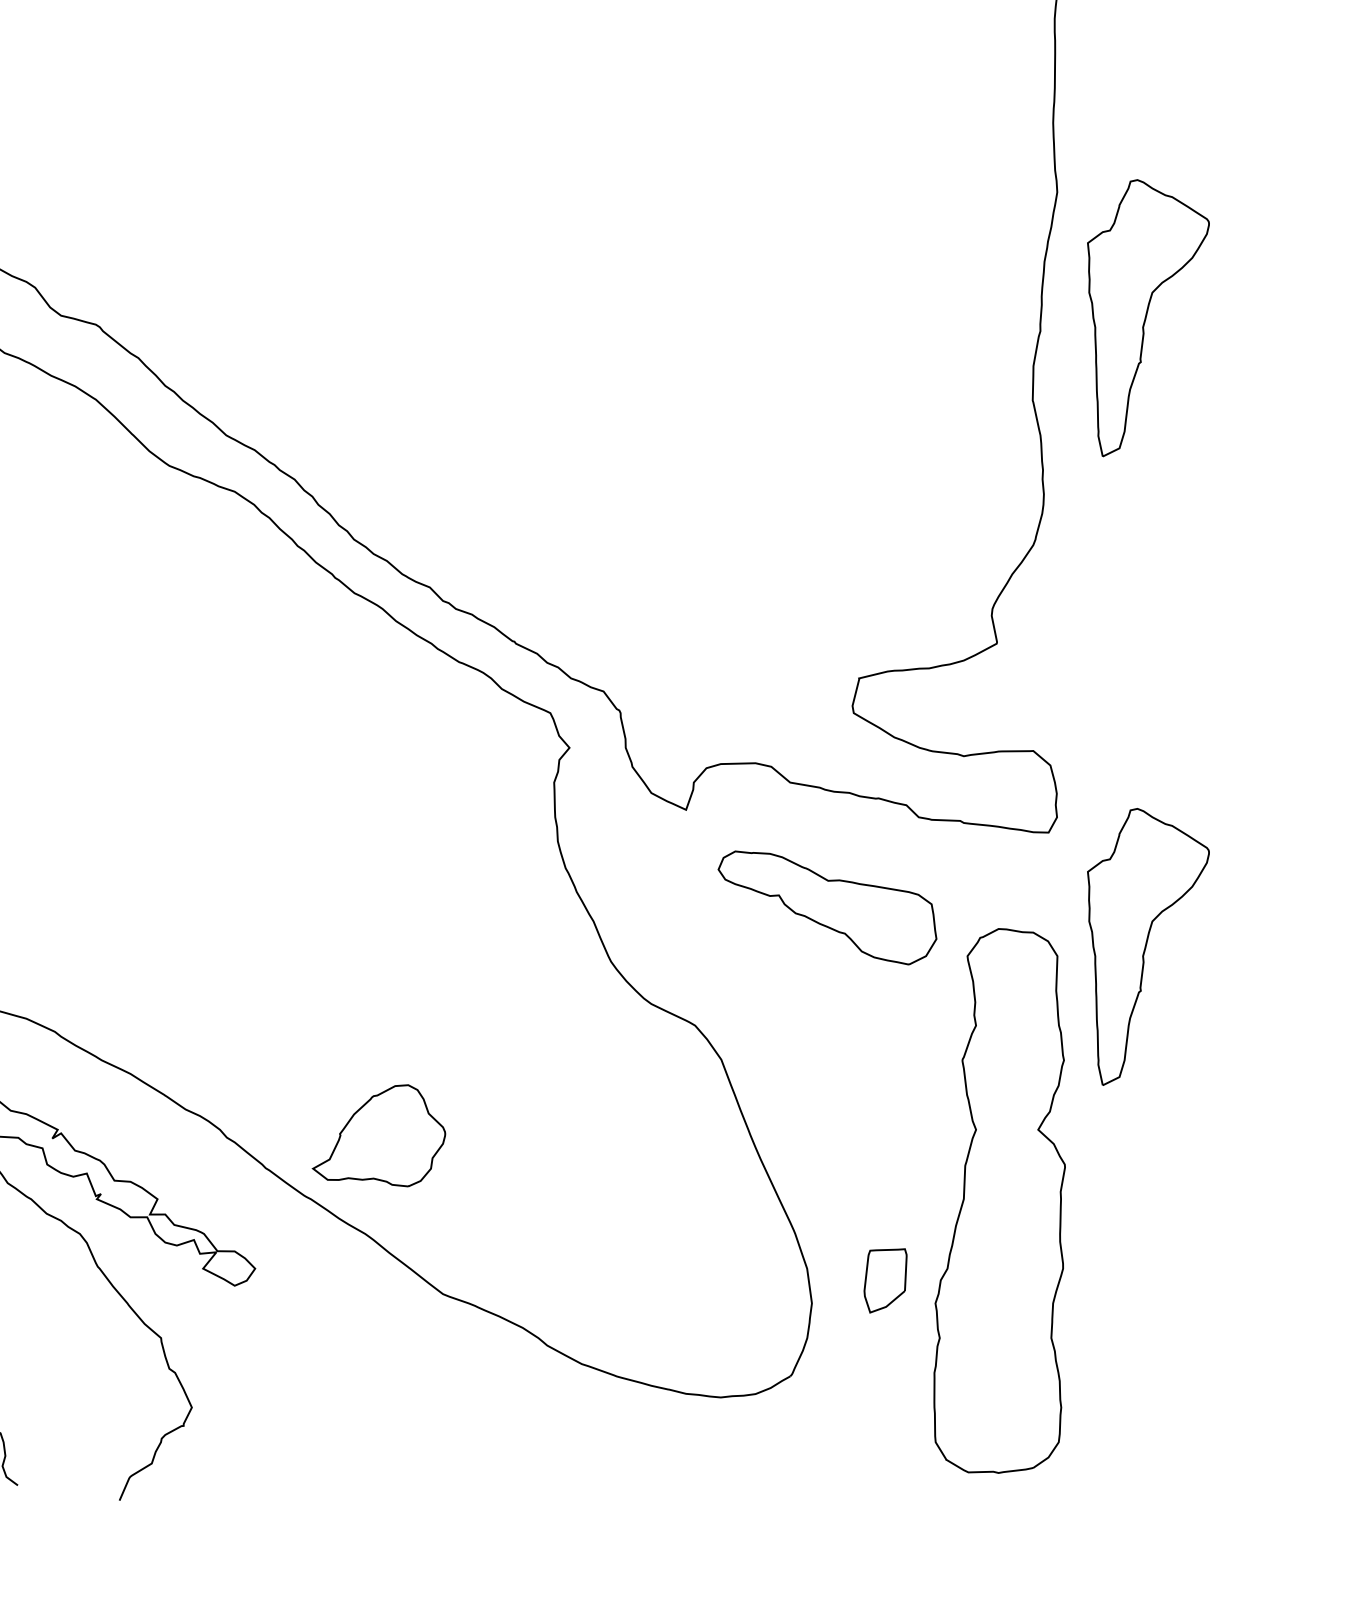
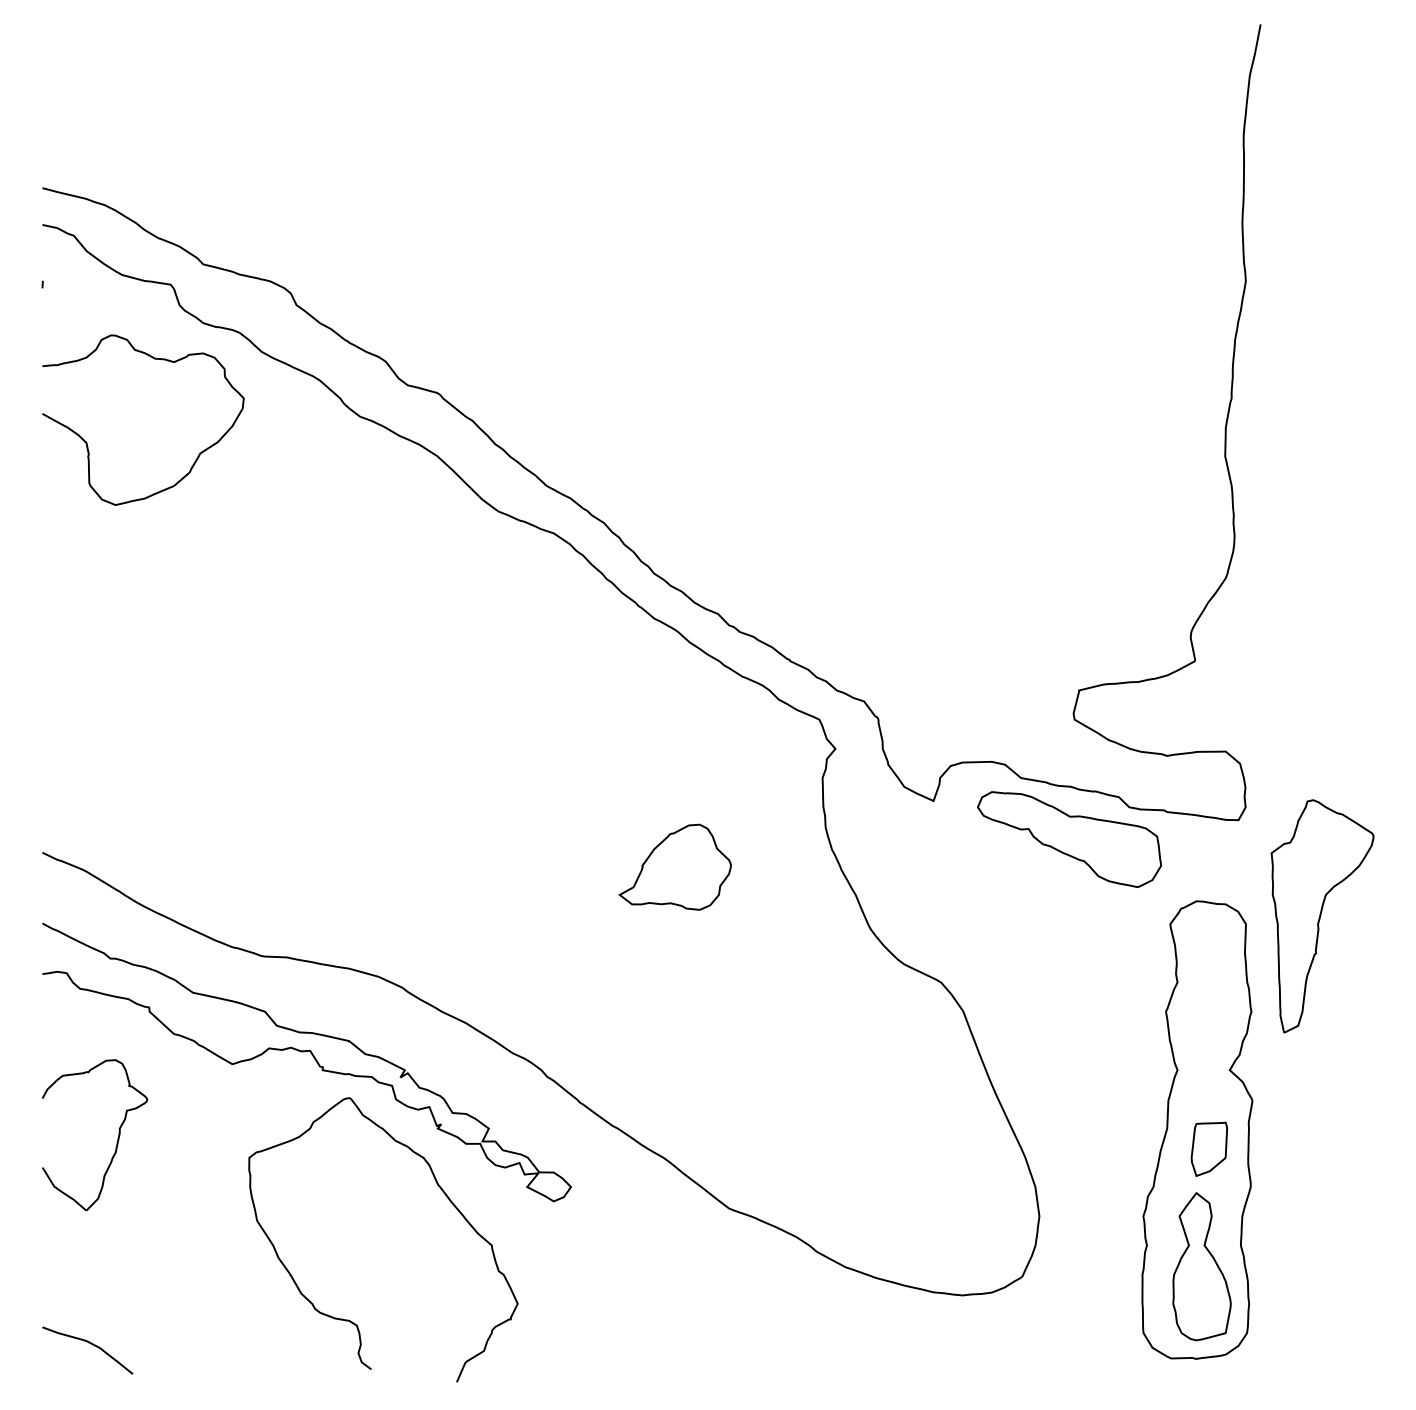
part: (1148, 318) -> (1322, 387), removed
part: (827, 907) -> (1069, 839), moved
part: (378, 1134) -> (674, 866), moved
part: (884, 1279) -> (1208, 1148), moved
part: (1004, 1363) -> (1201, 1266), added

